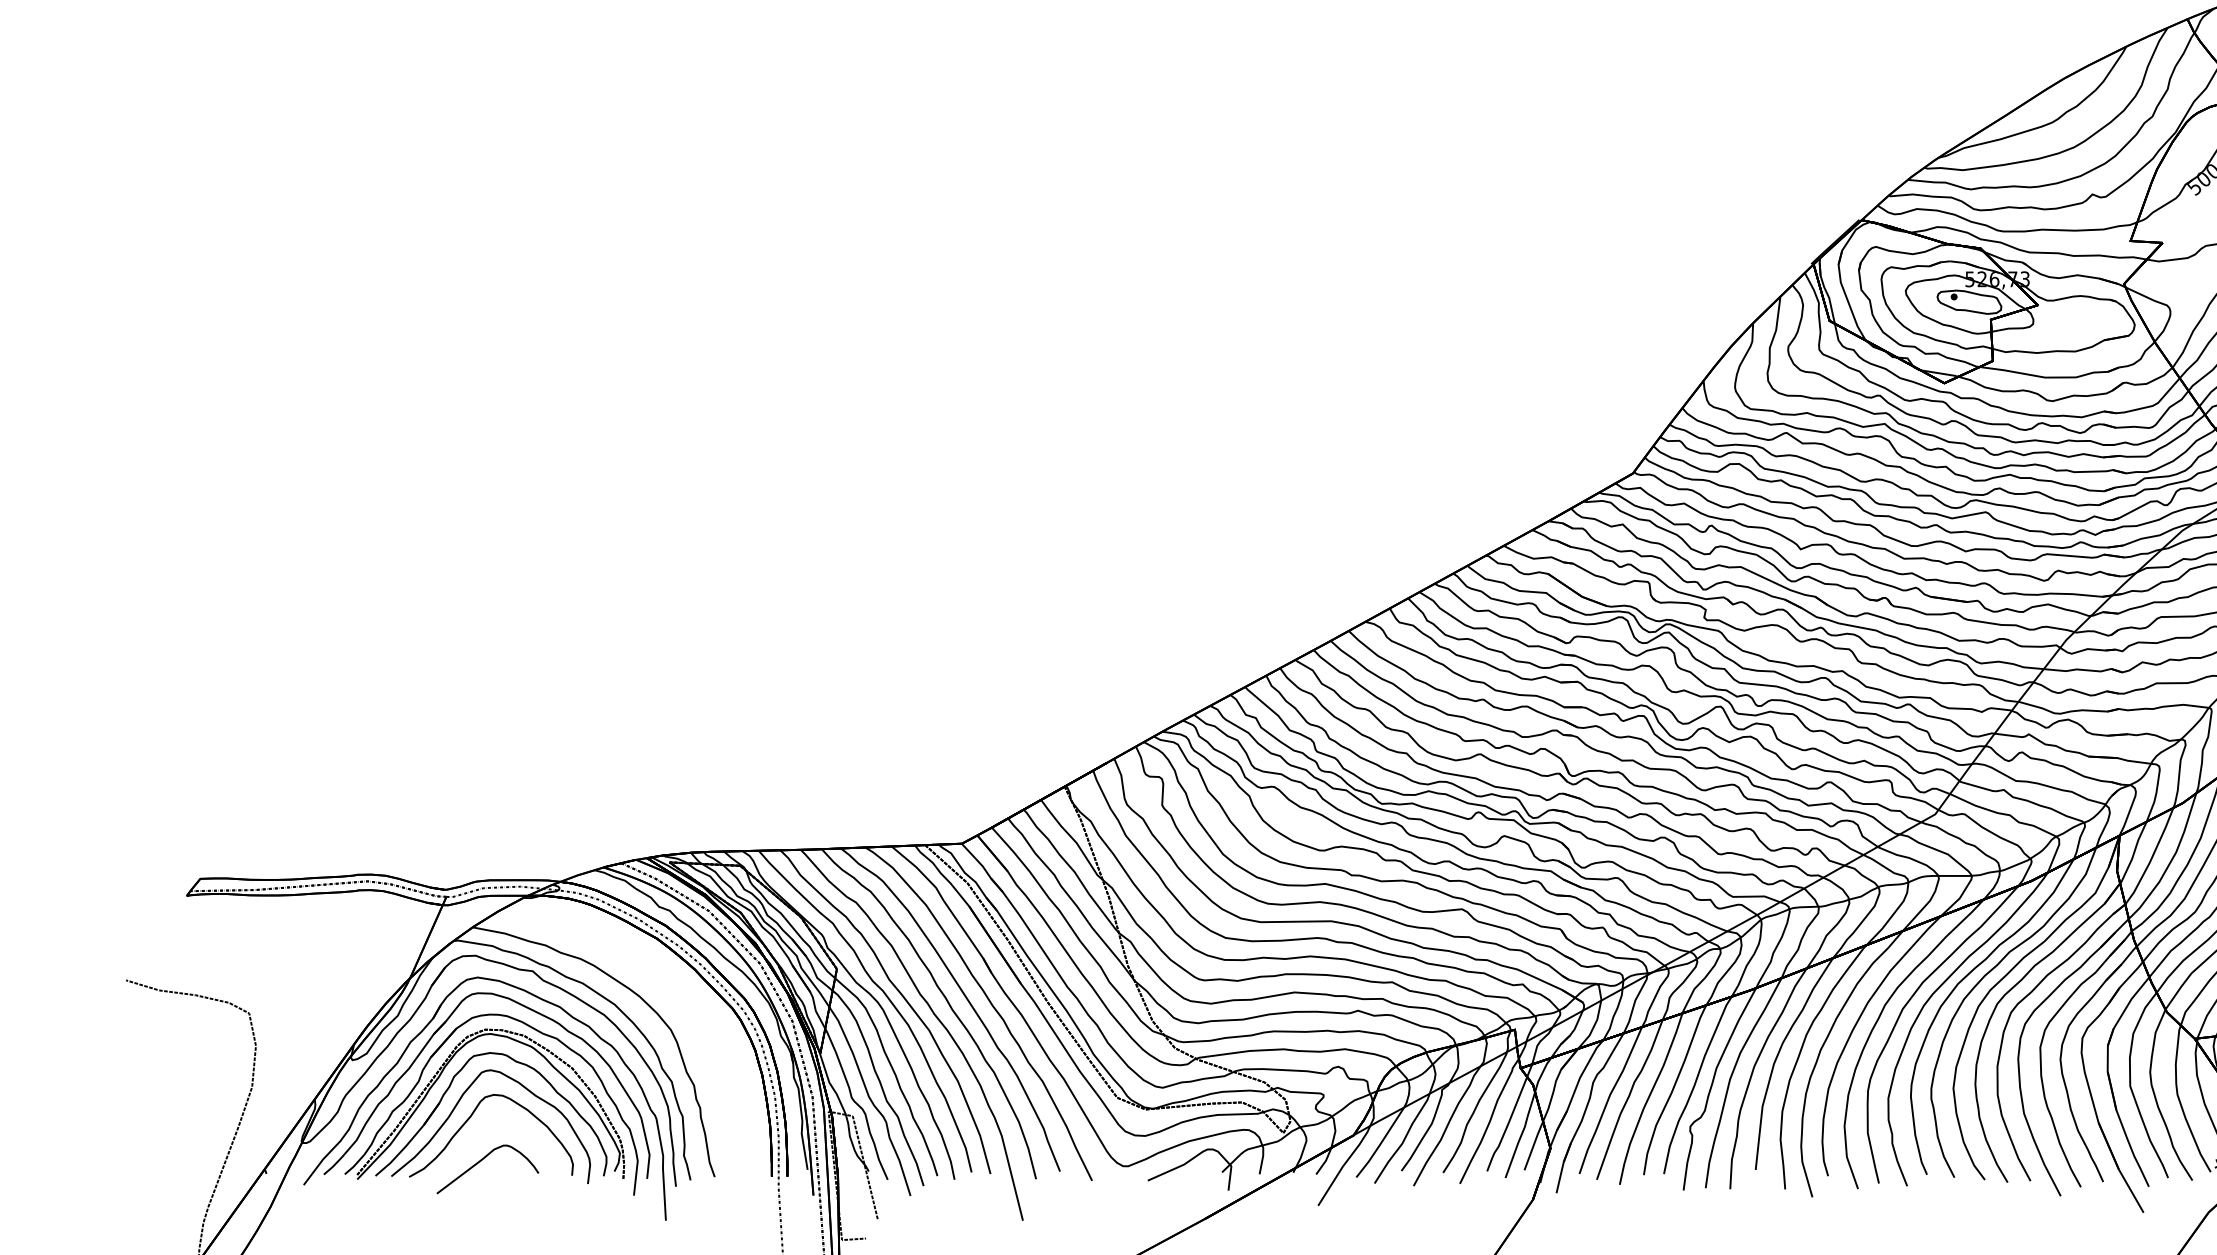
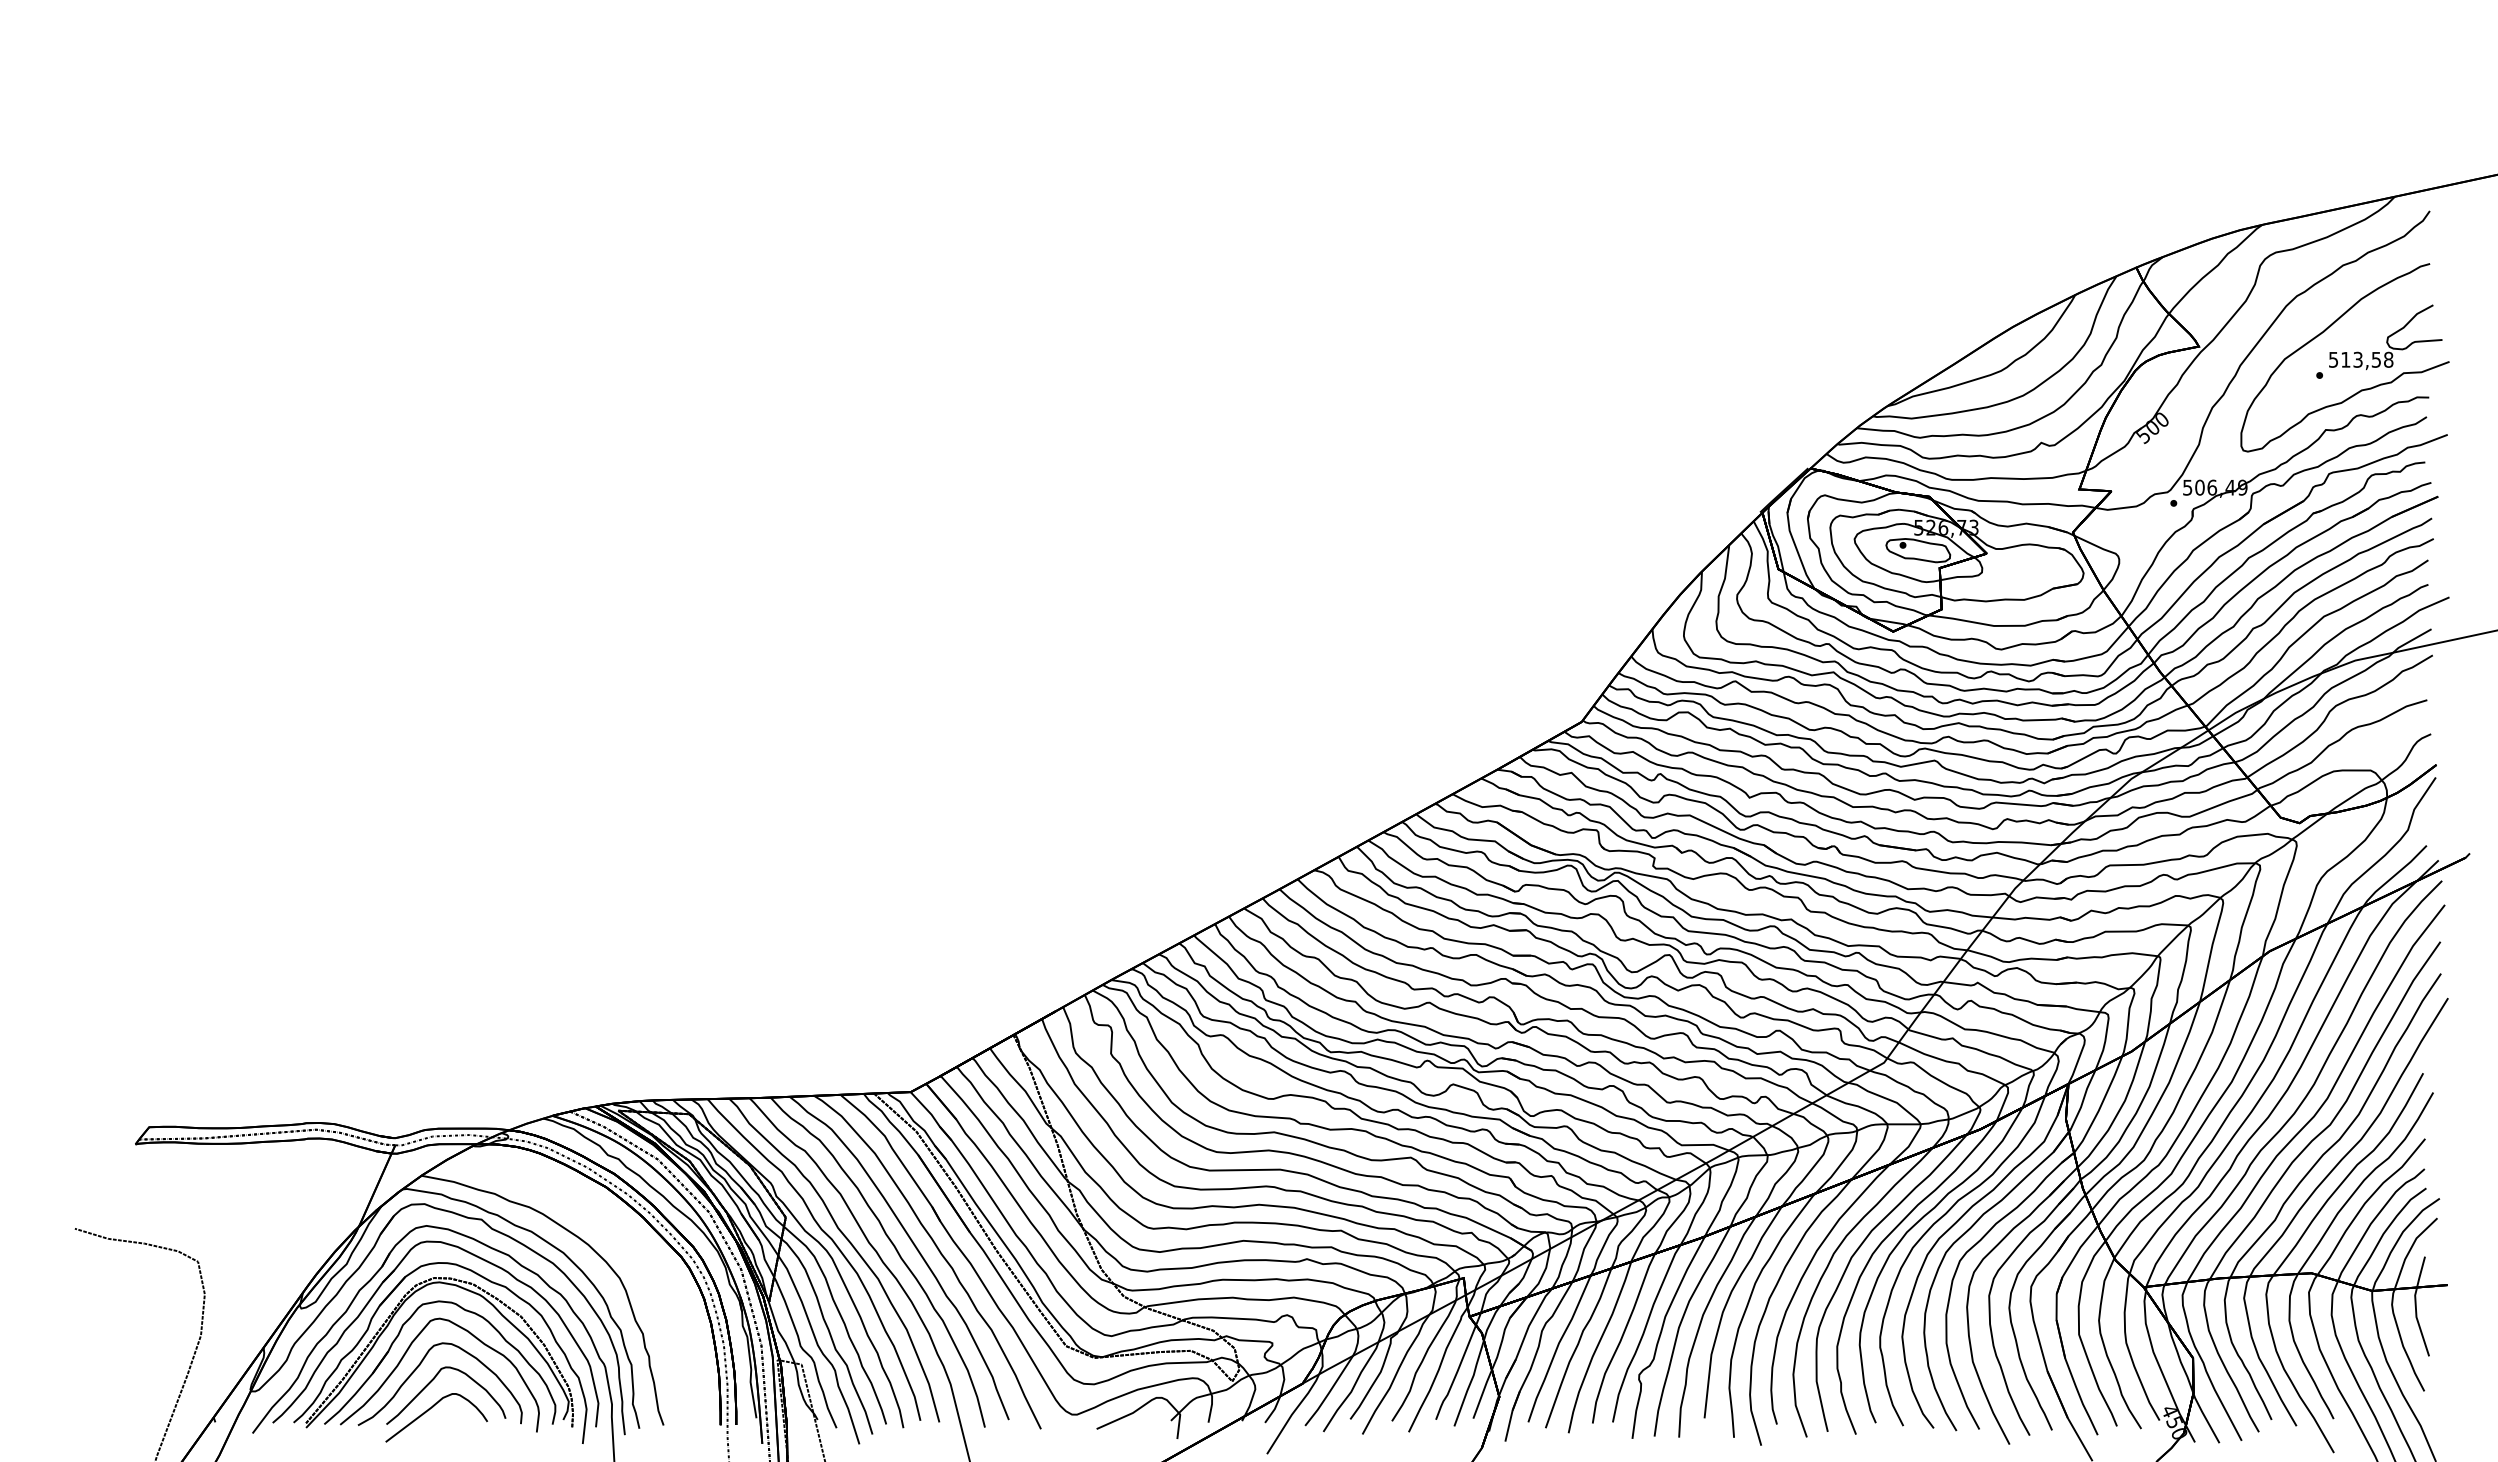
curve: (483, 1133) -> (432, 1381), added

